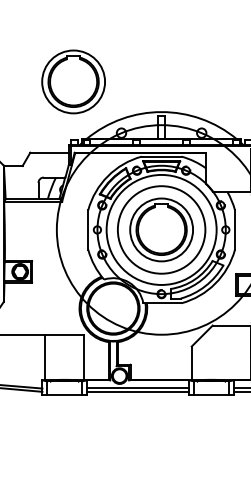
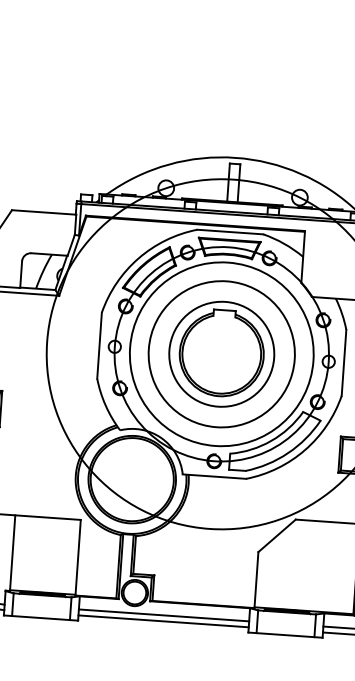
part: (73, 81) -> (92, 96), removed

